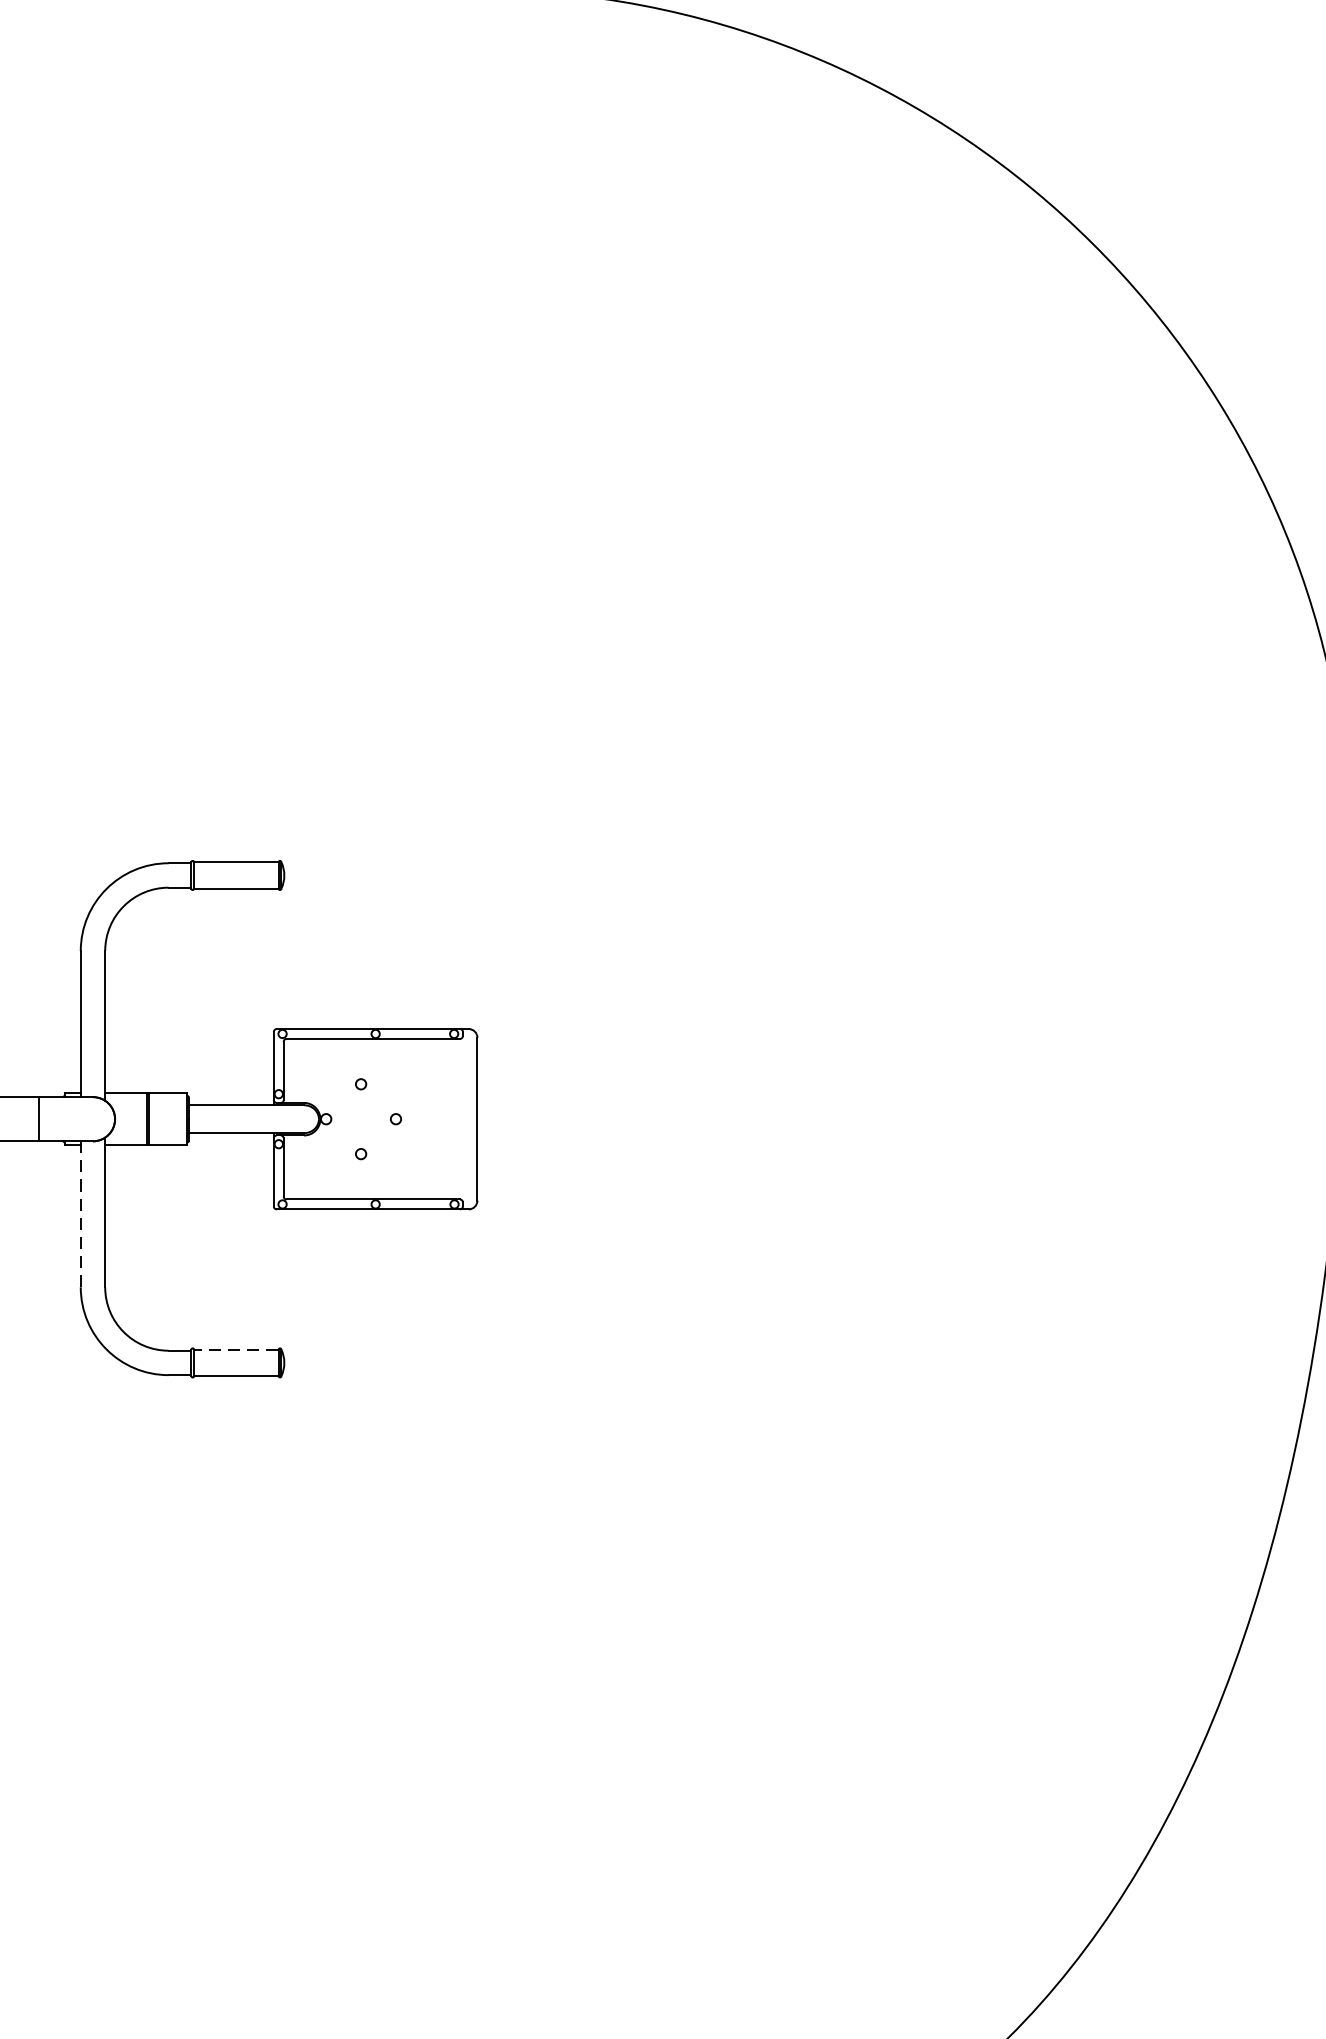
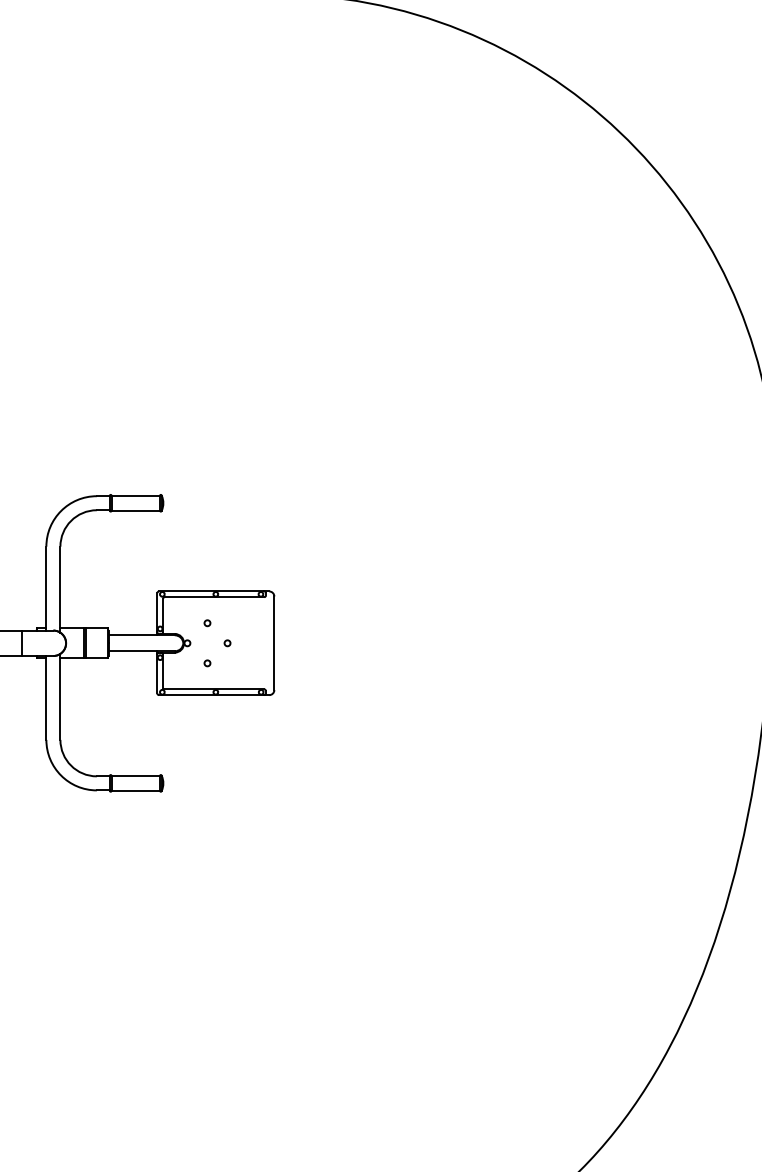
line: (80, 1213) -> (46, 697), dashed -> solid
line: (235, 1349) -> (135, 775), dashed -> solid

